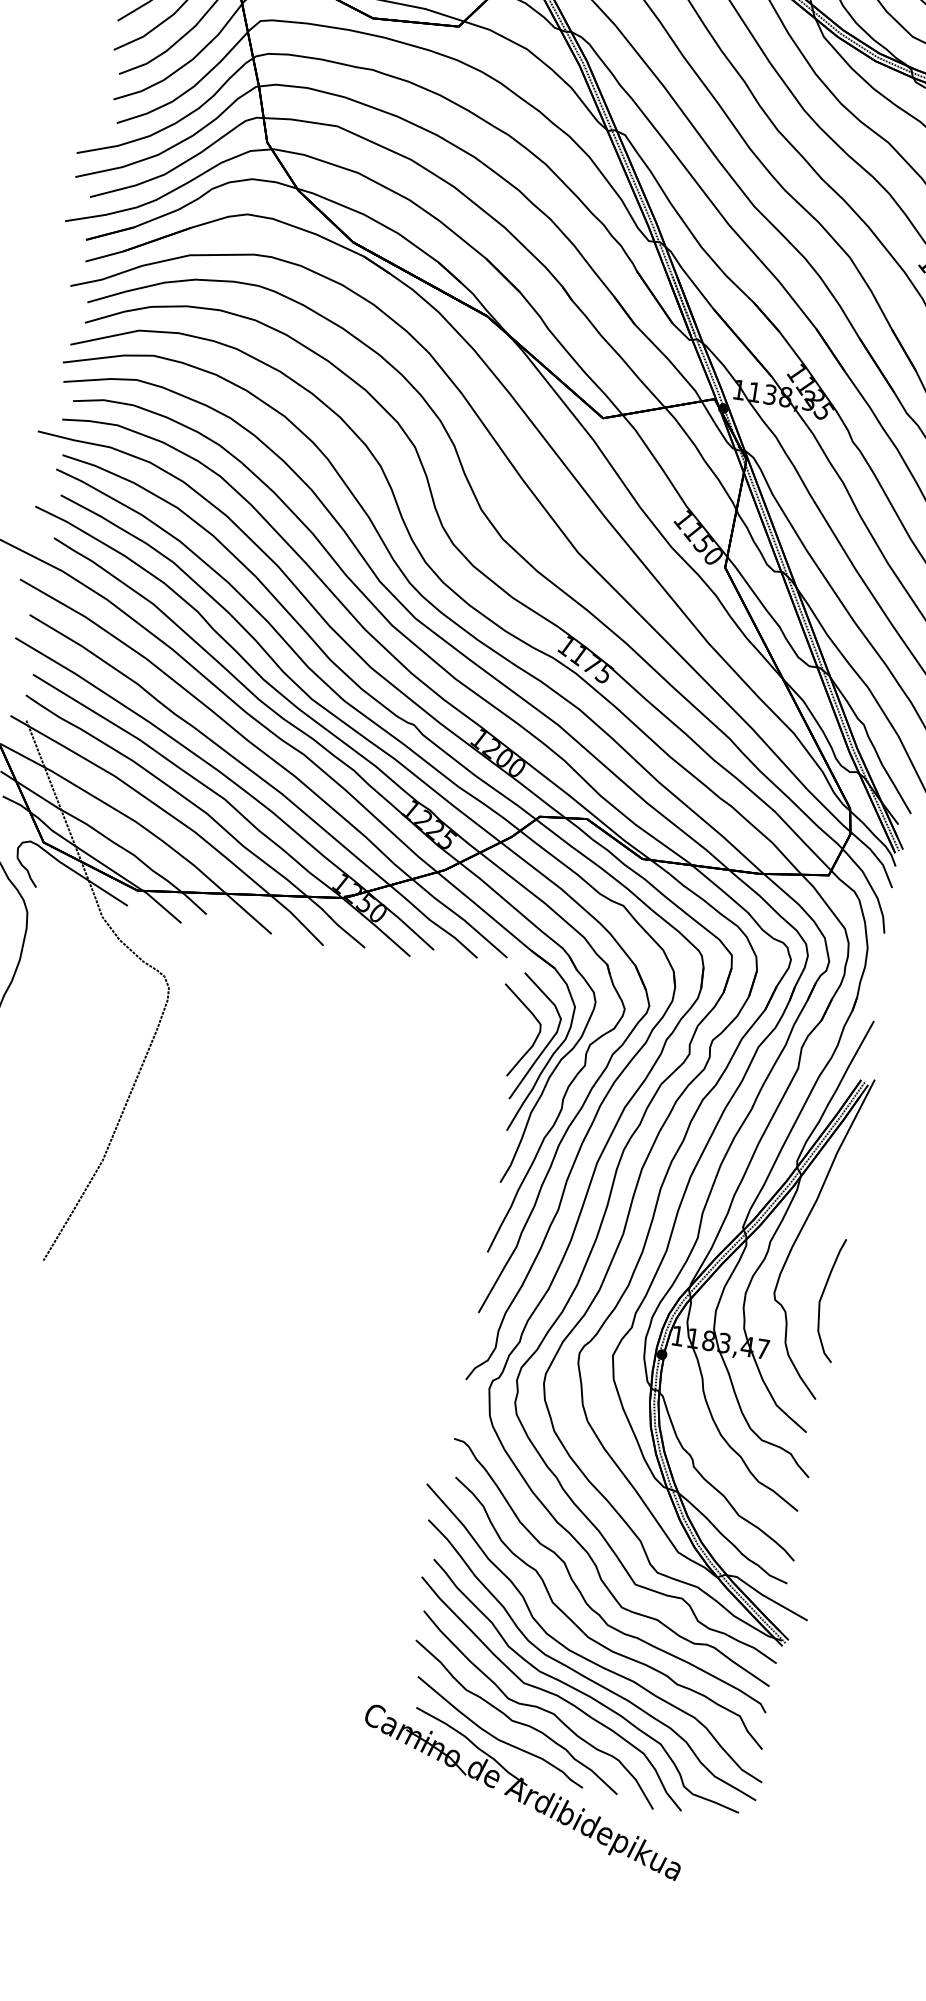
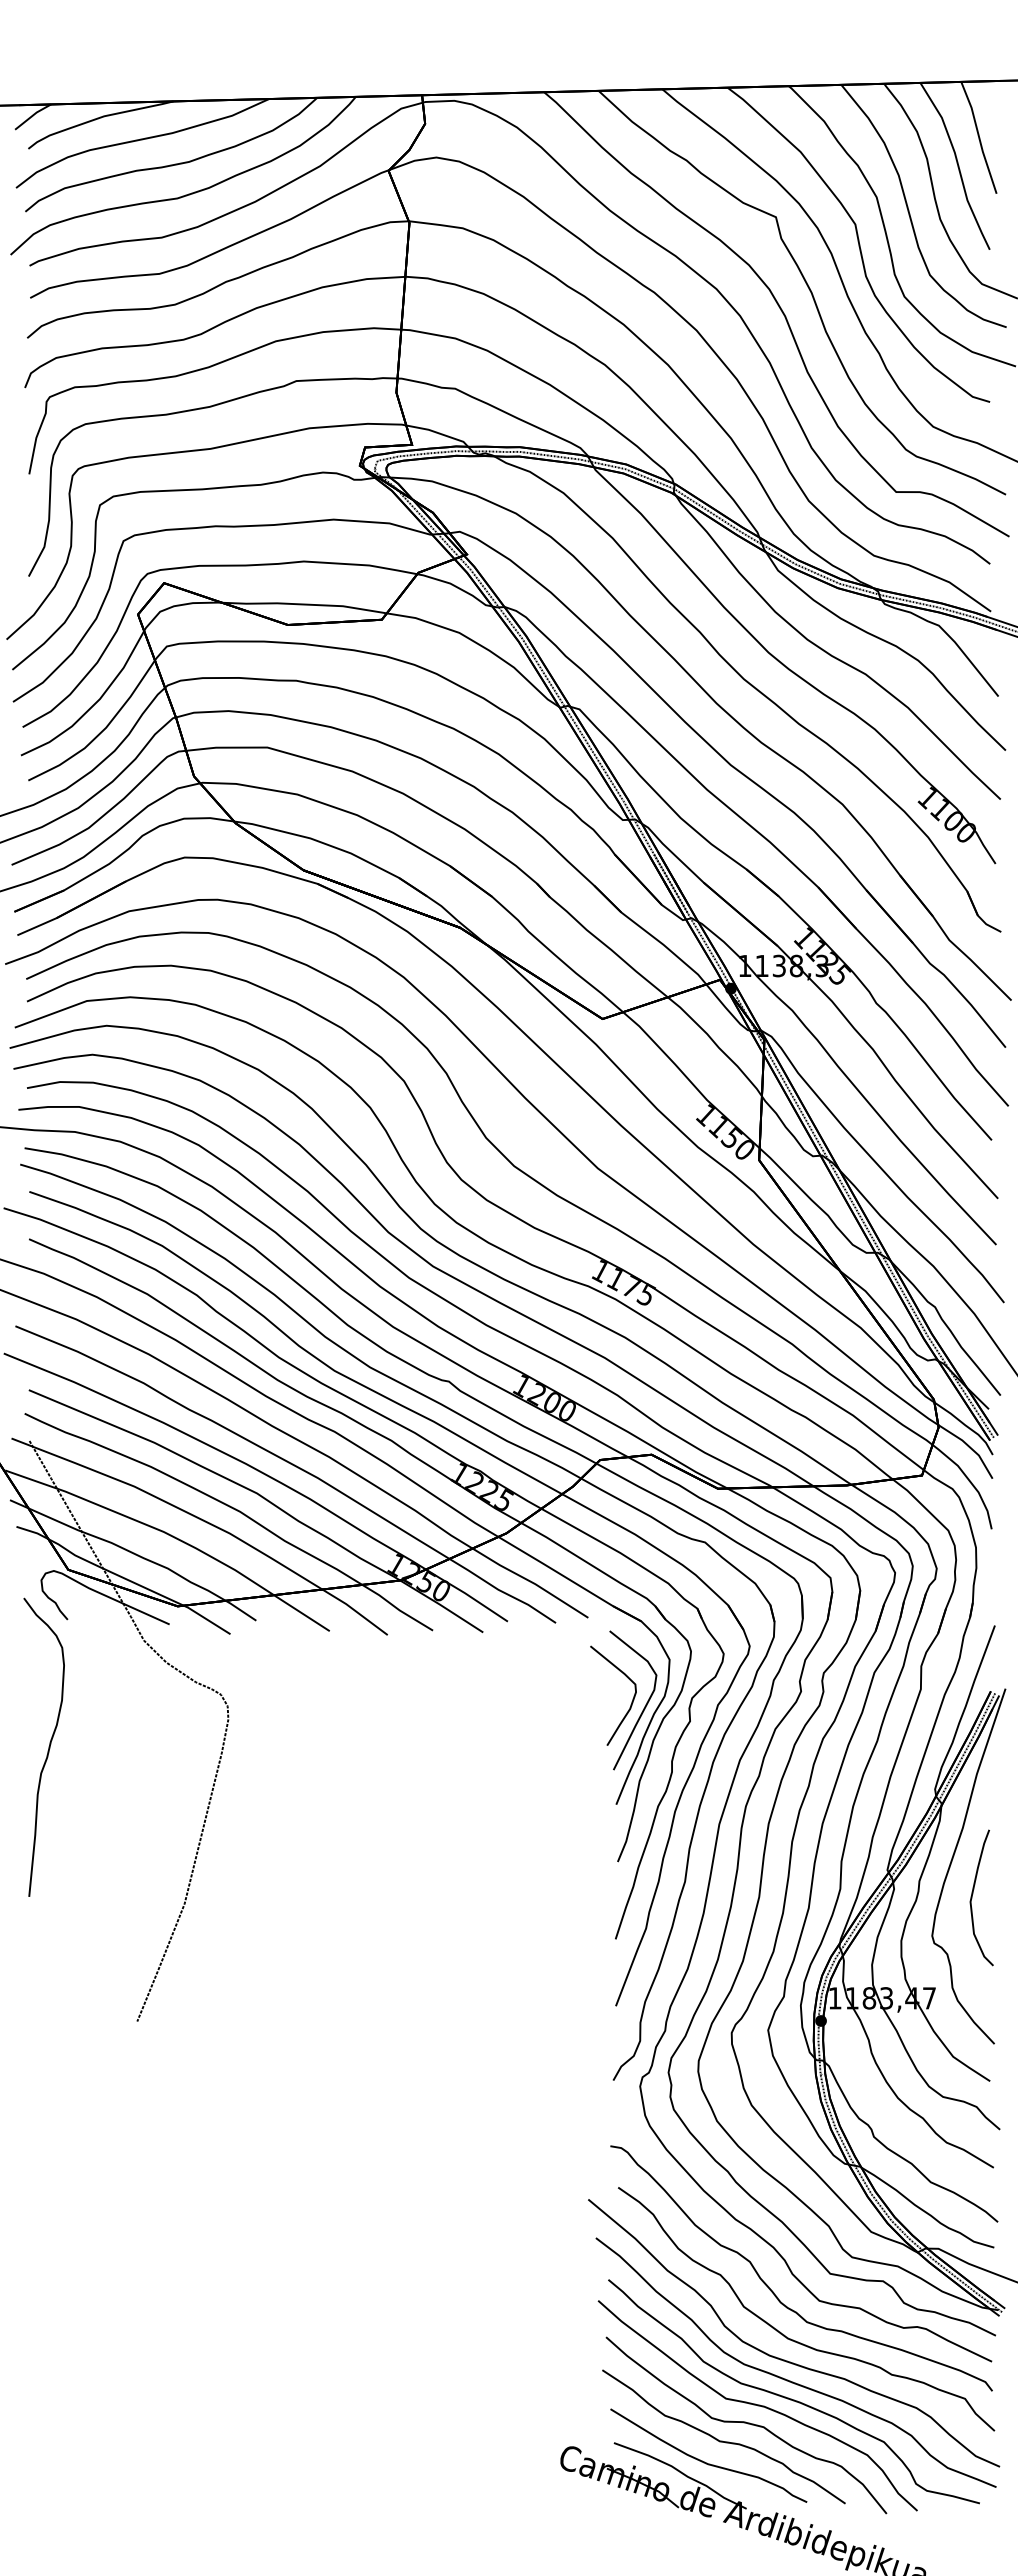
part: (823, 1295) -> (973, 1894), moved

